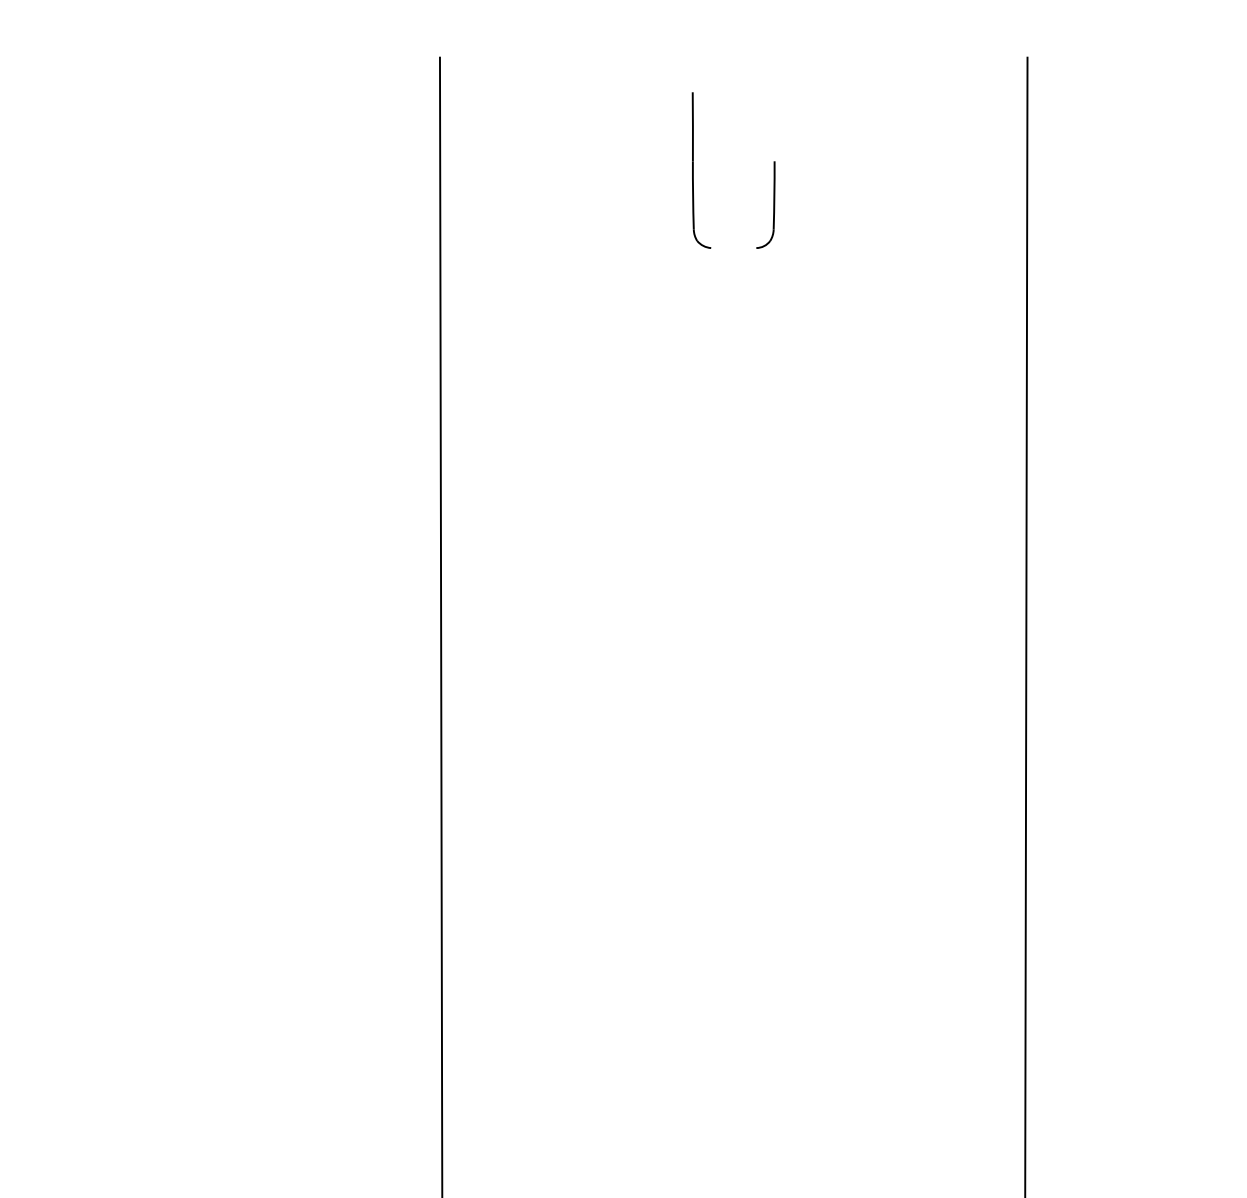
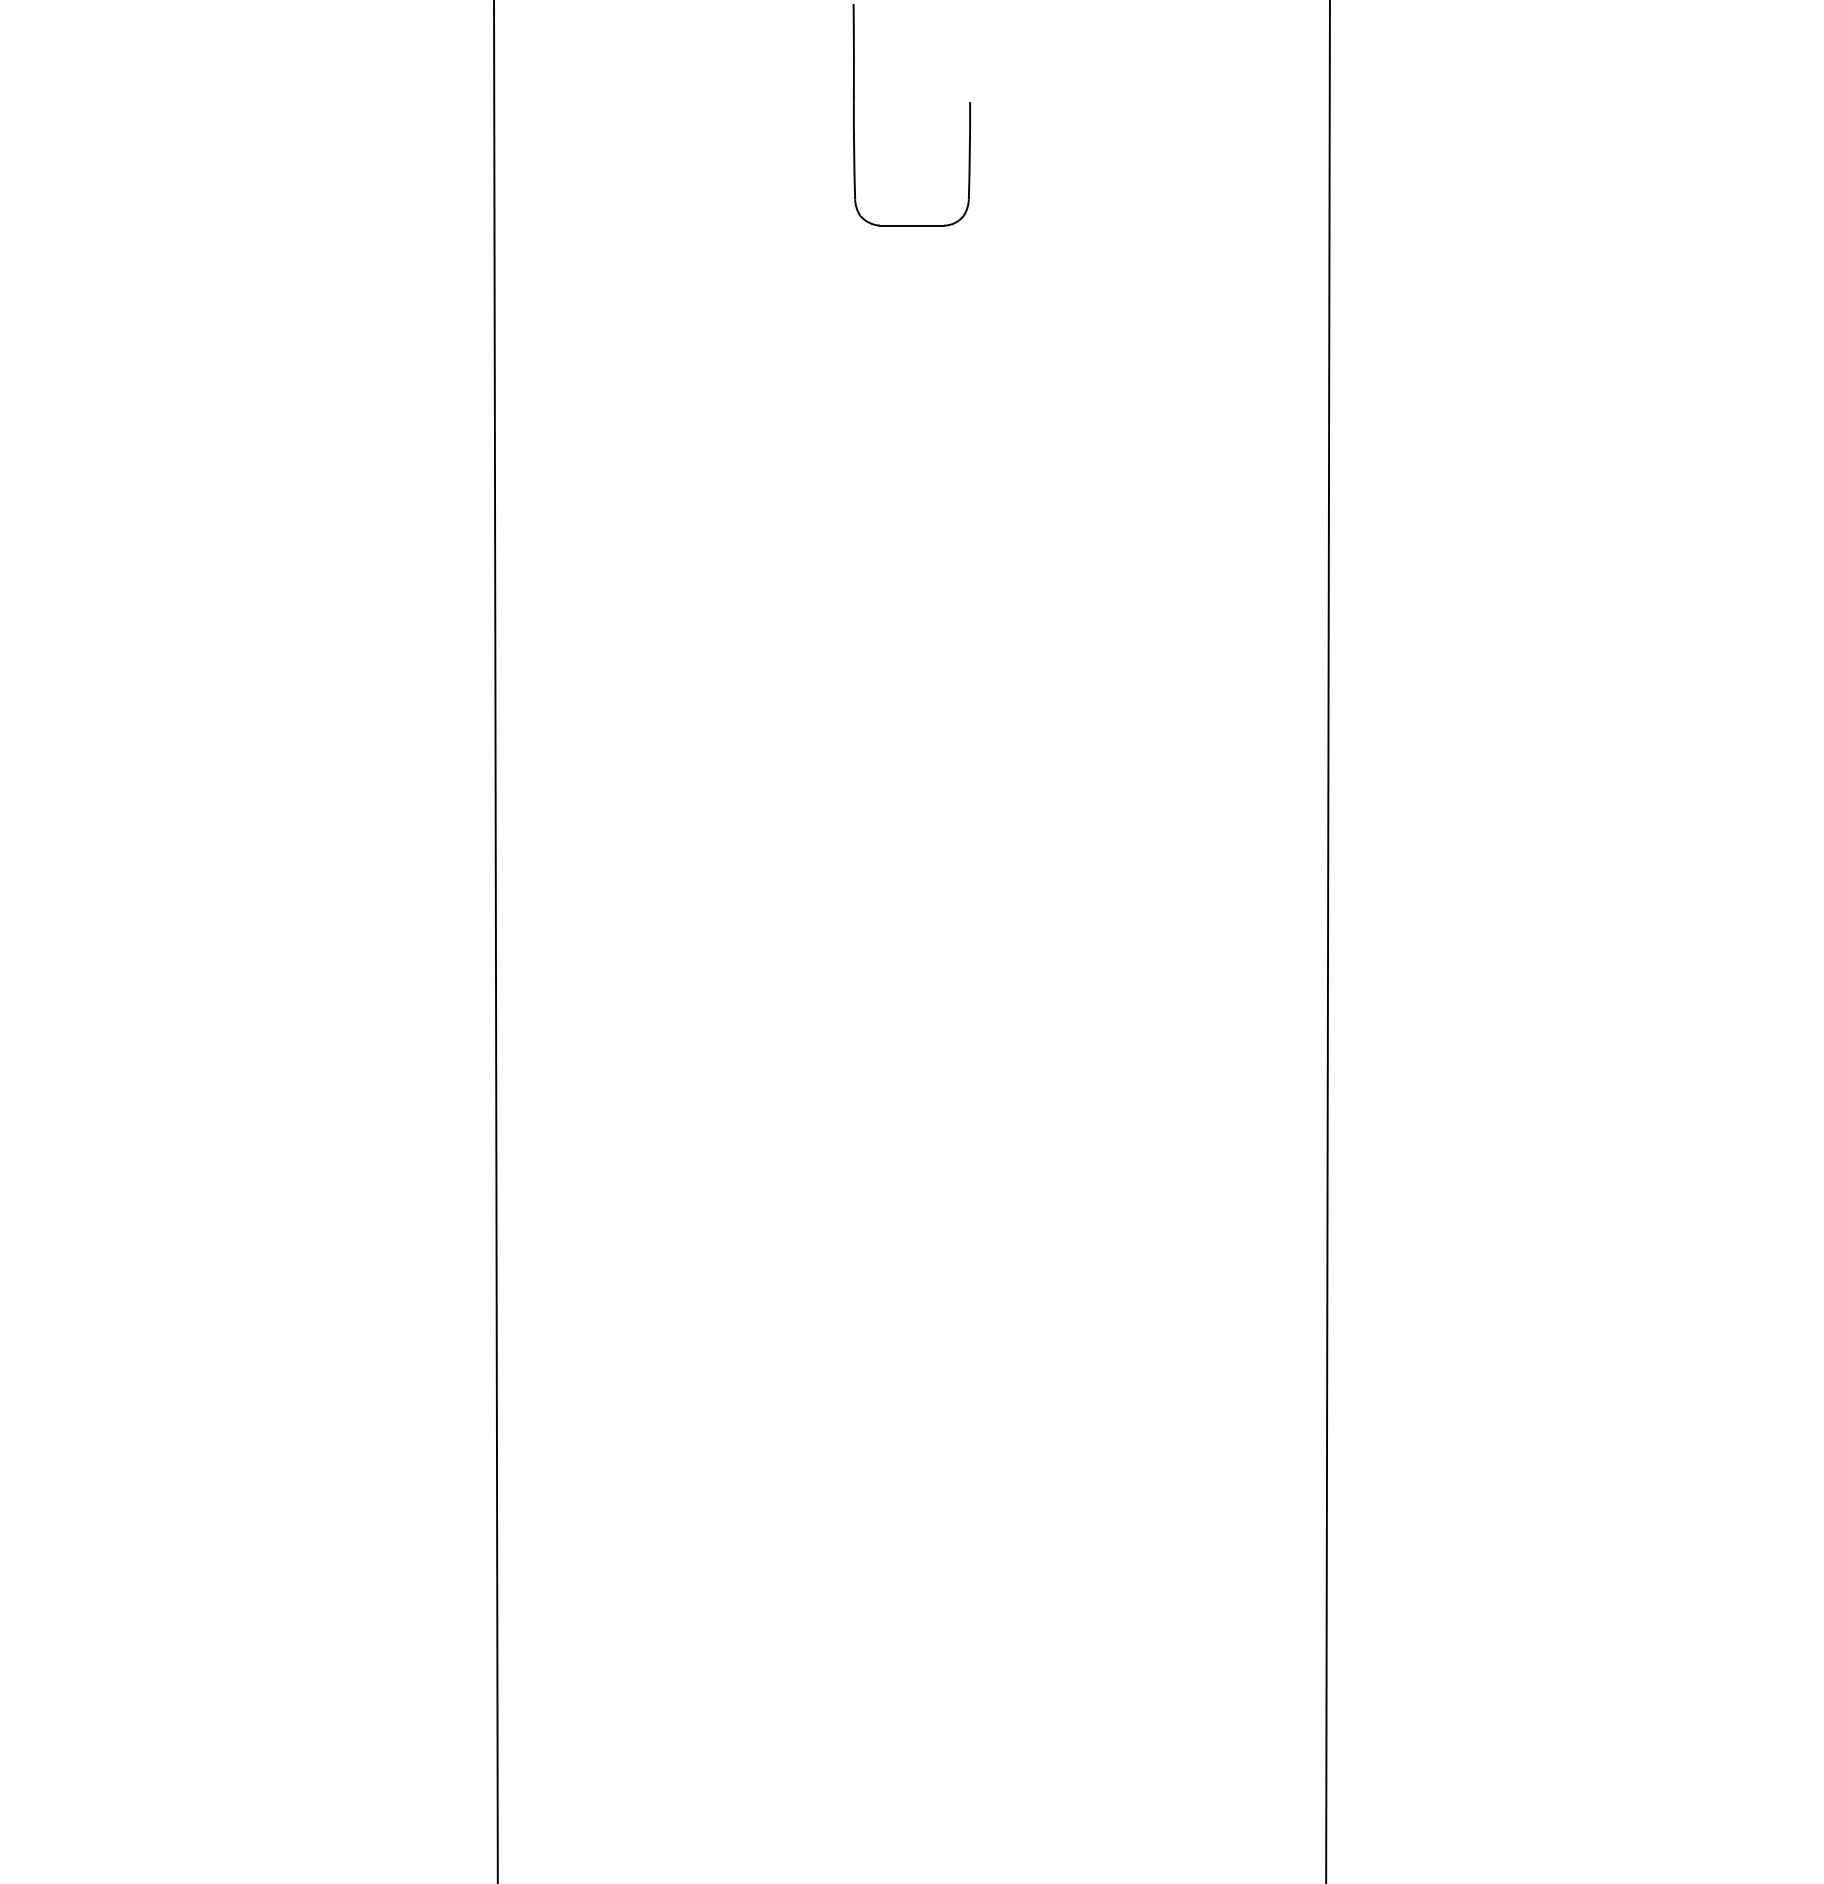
line: (733, 247) -> (911, 225), added

